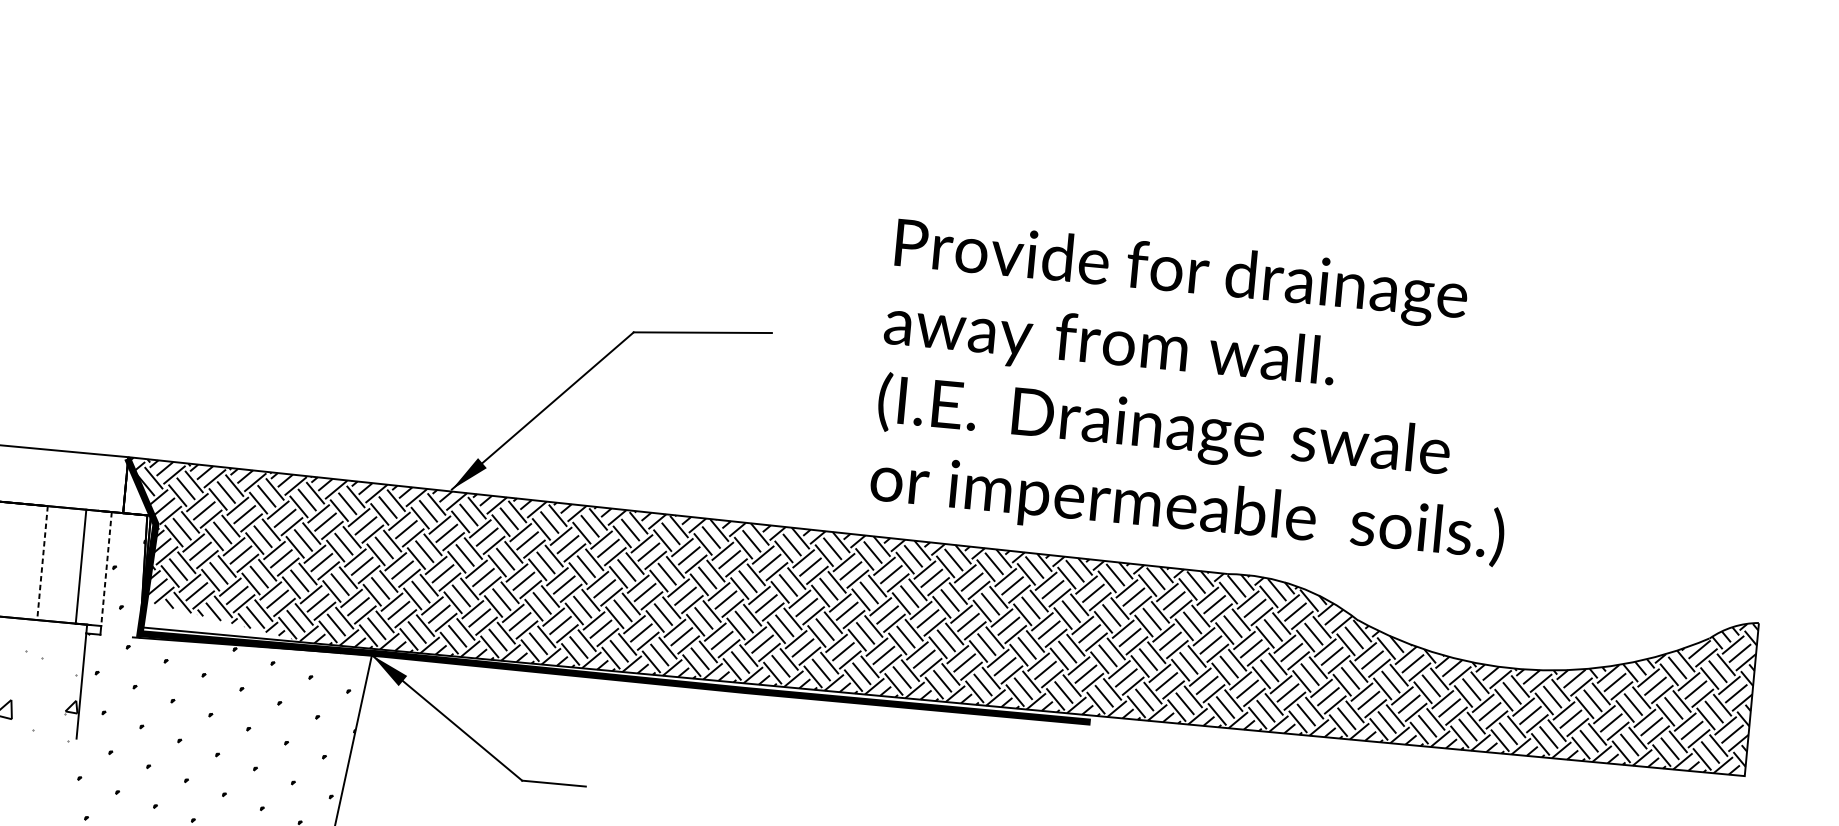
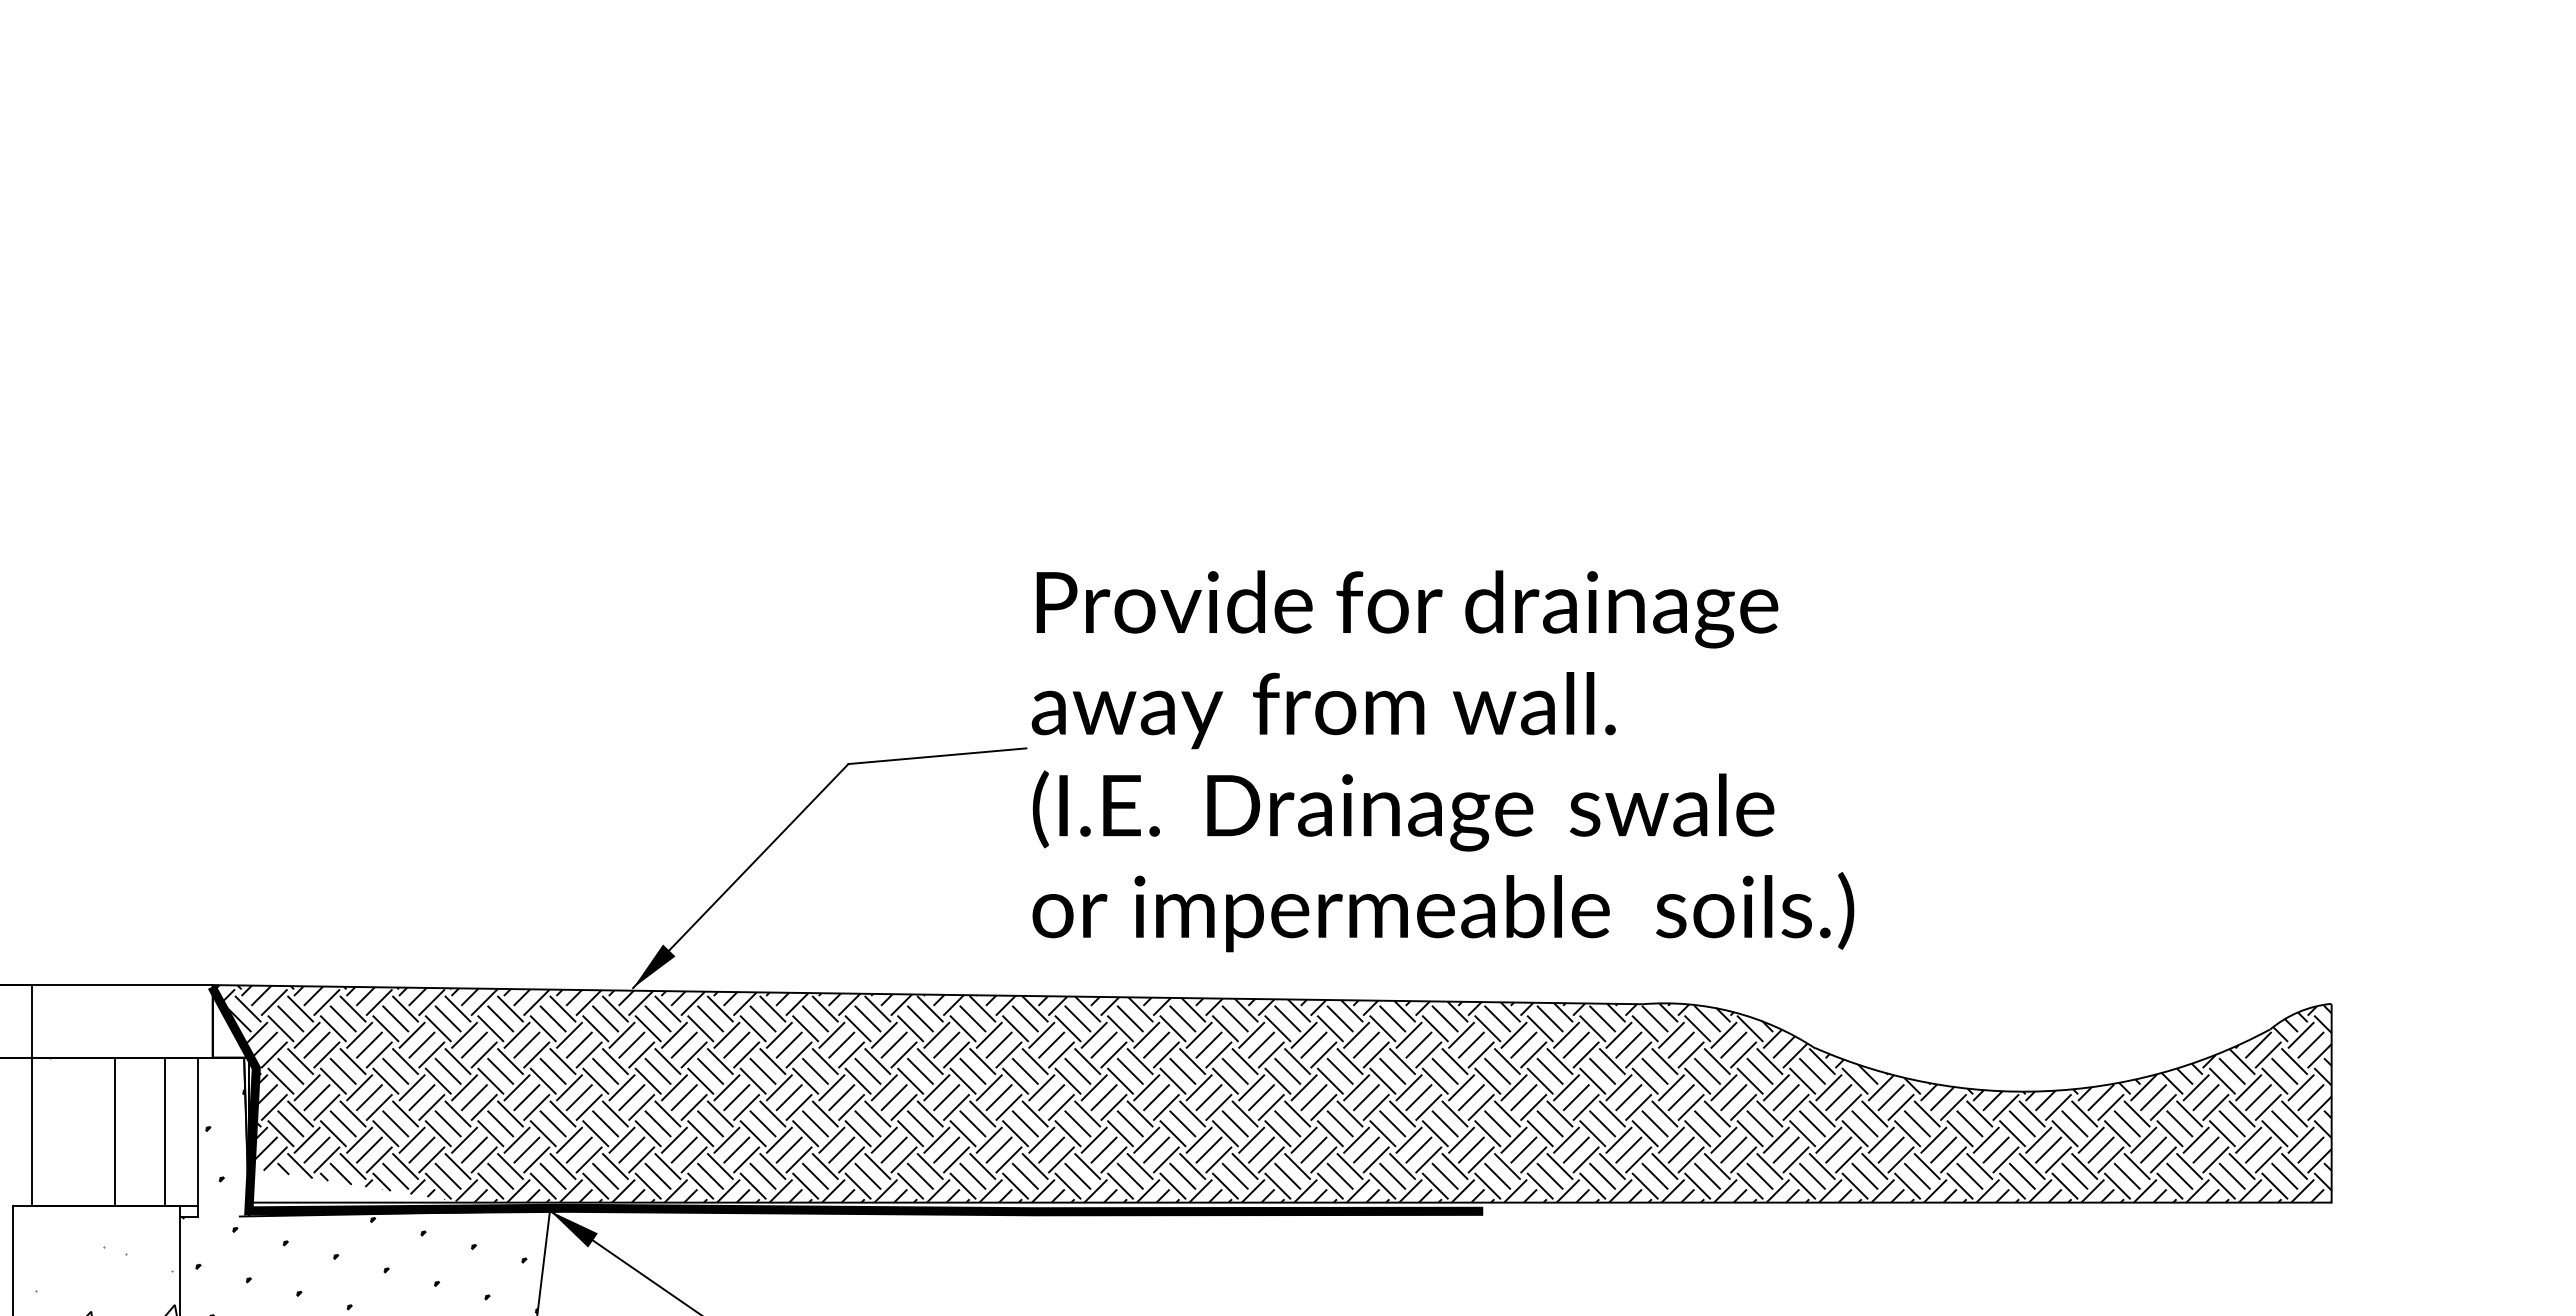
text: (1197, 393) -> (1442, 761), moved
line: (42, 562) -> (114, 1131), dashed -> solid
line: (106, 568) -> (198, 1131), dashed -> solid

